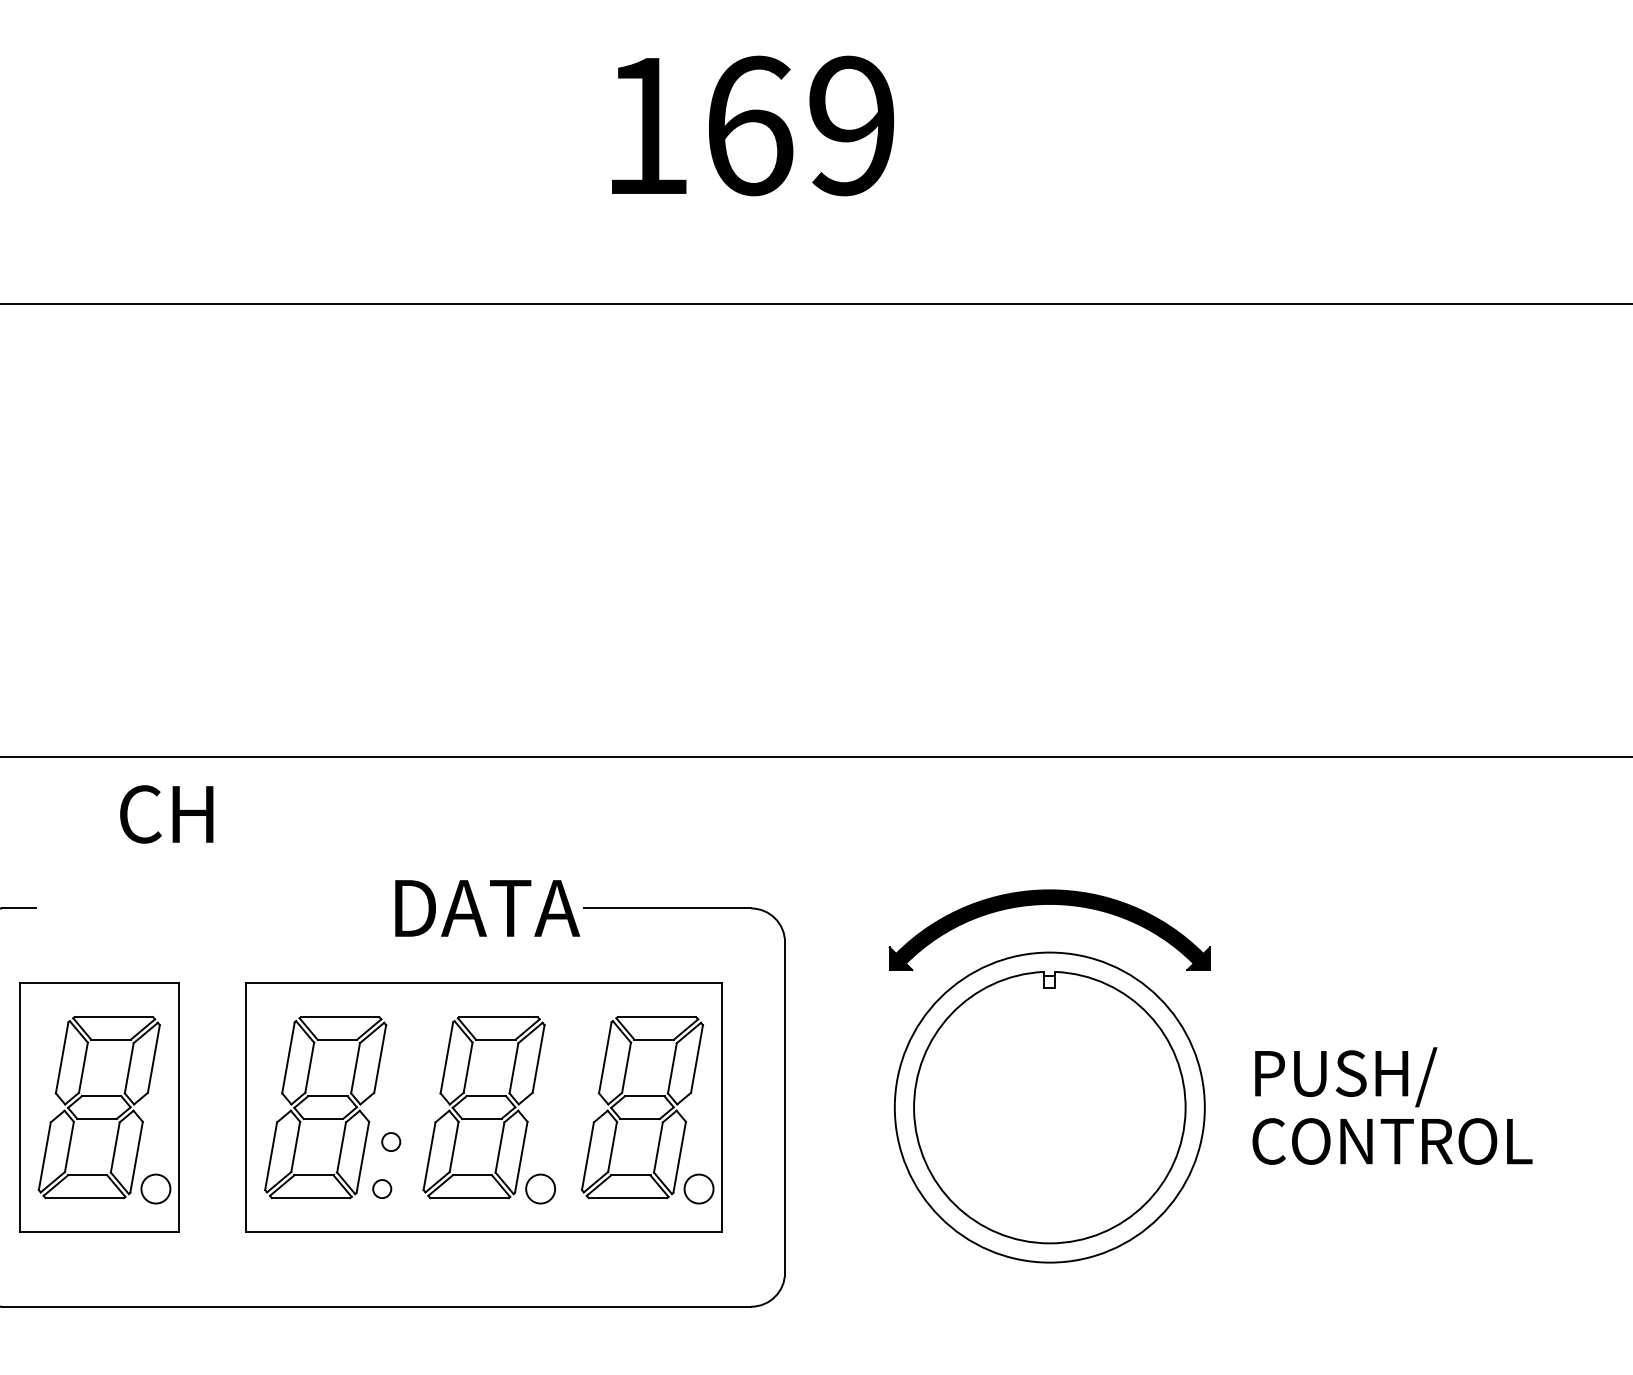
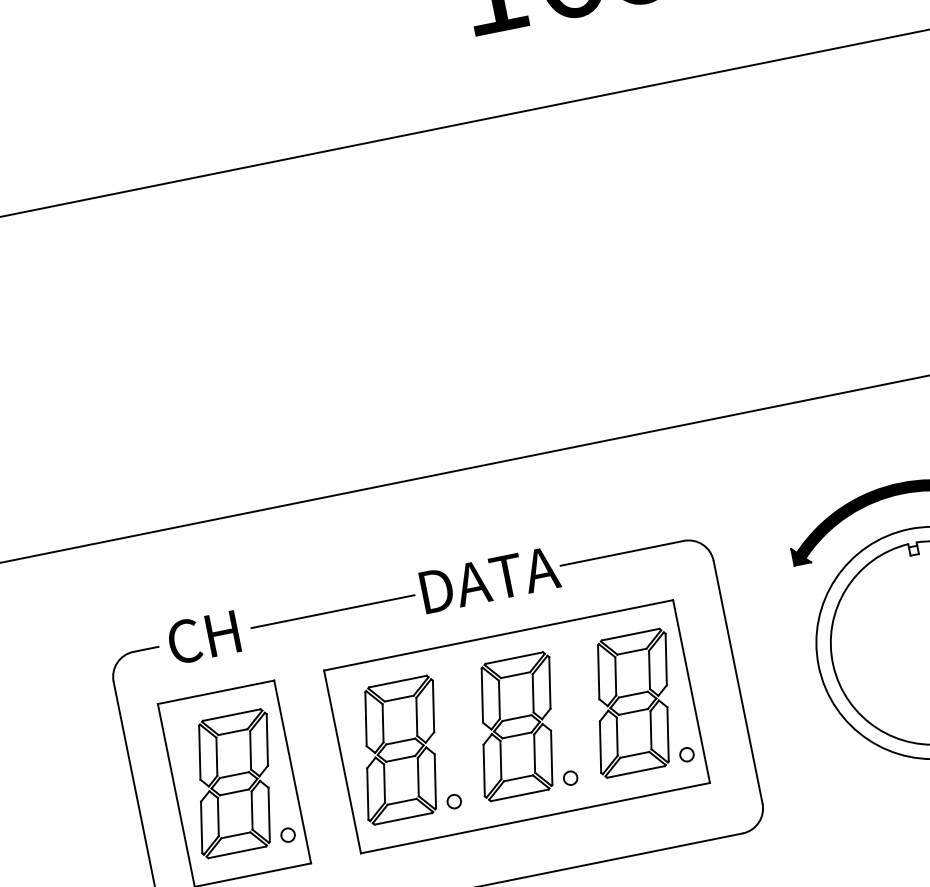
text: (166, 814) -> (203, 637), moved
line: (273, 908) -> (332, 611), added
circle: (391, 1141) -> (454, 765), removed
circle: (155, 1189) -> (287, 835), size x0.62
circle: (540, 1189) -> (570, 778), size x0.62
circle: (699, 1189) -> (687, 755), size x0.62

